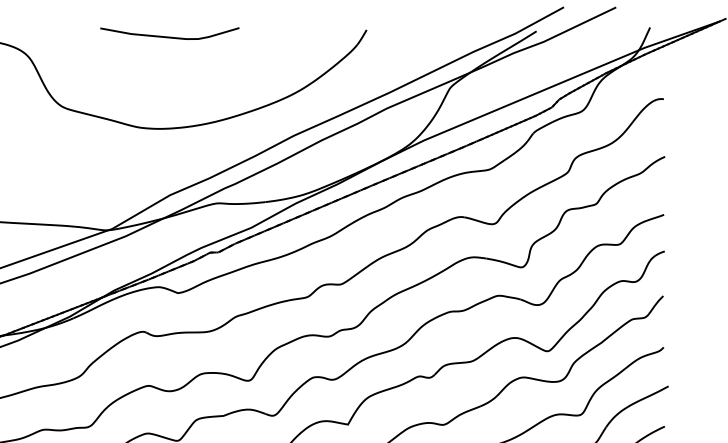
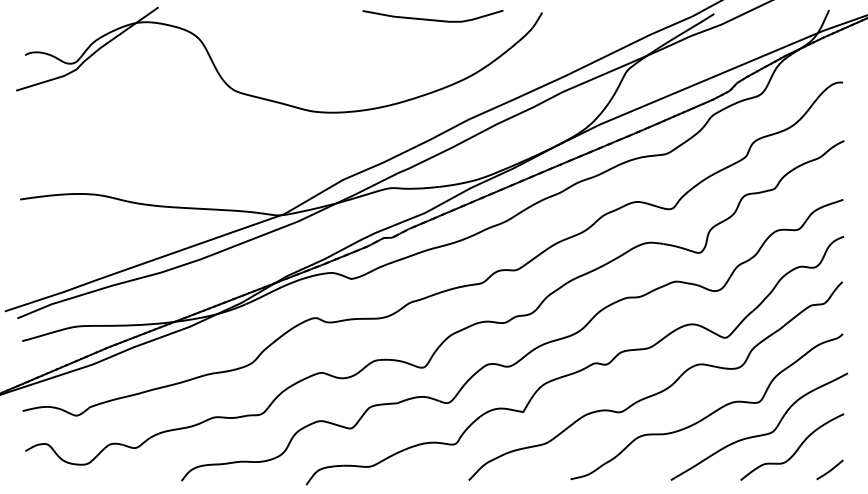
curve: (169, 36) -> (432, 19), moved

